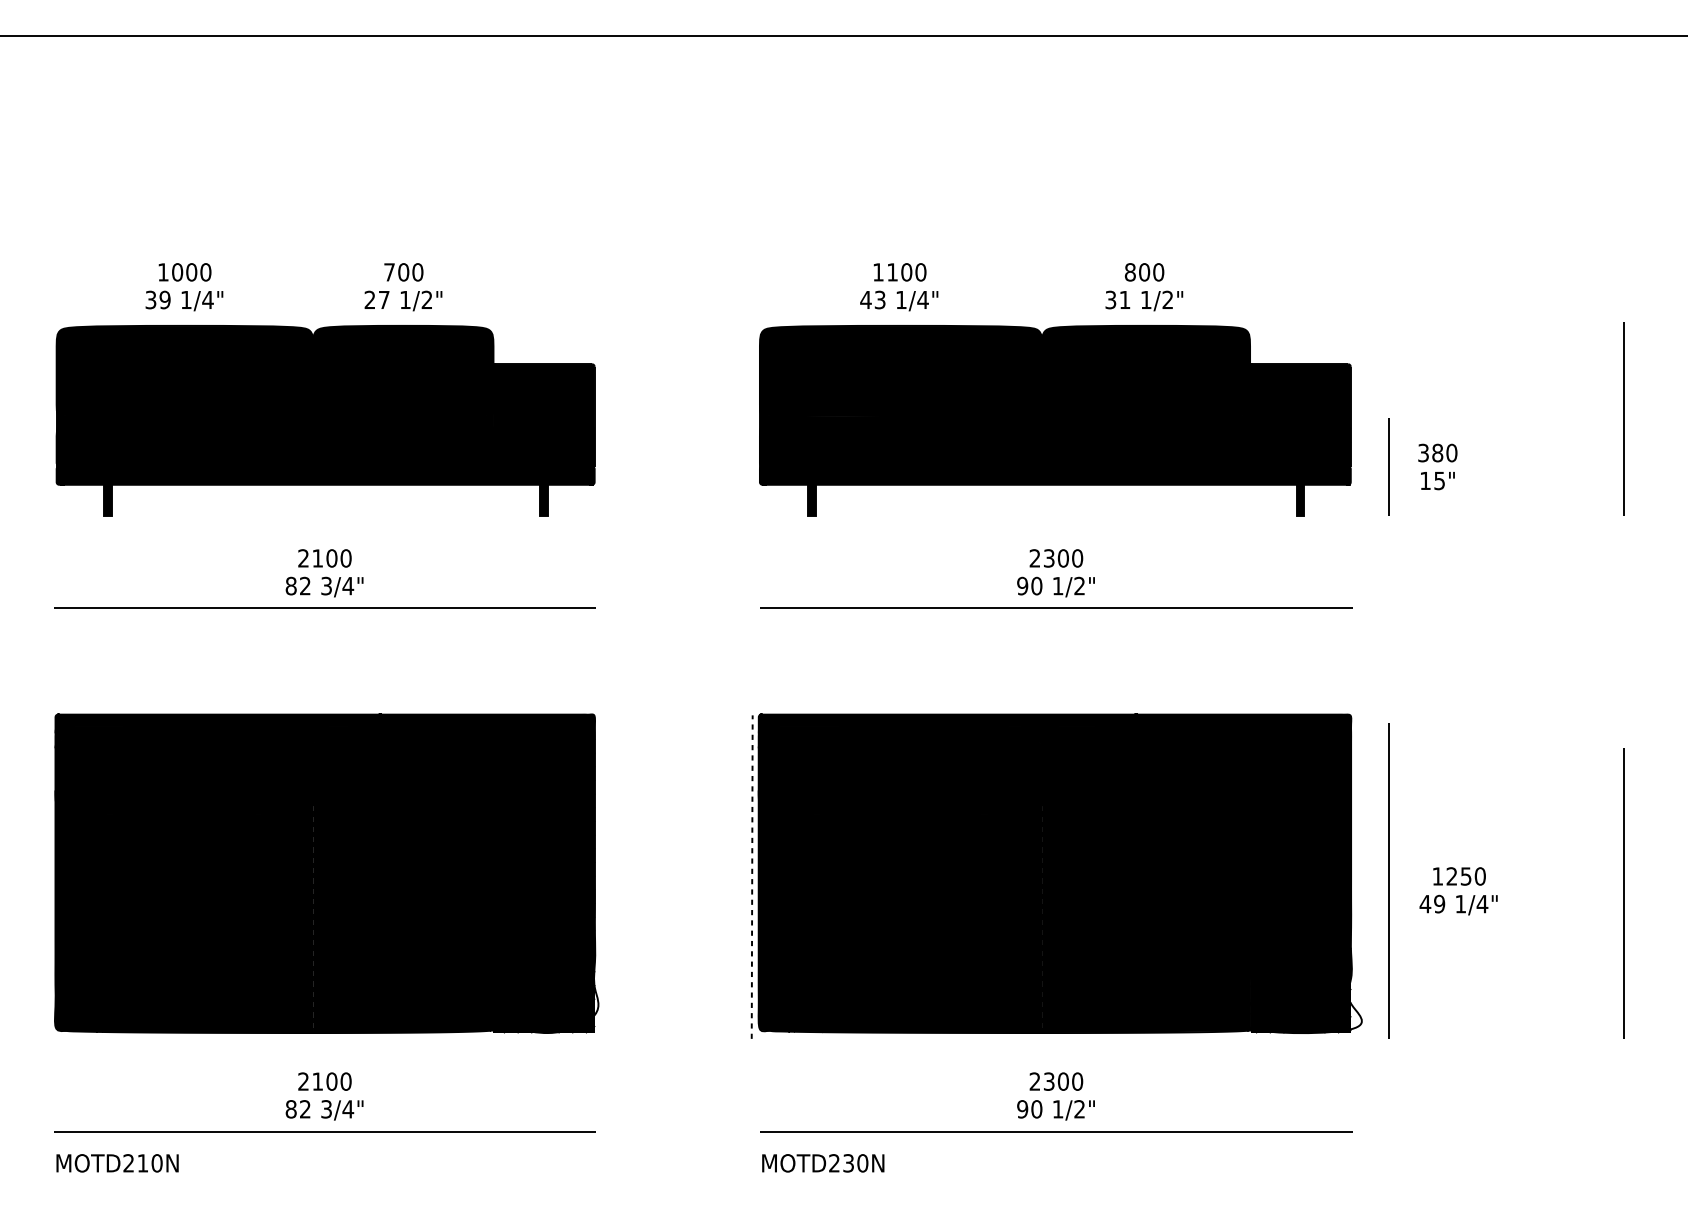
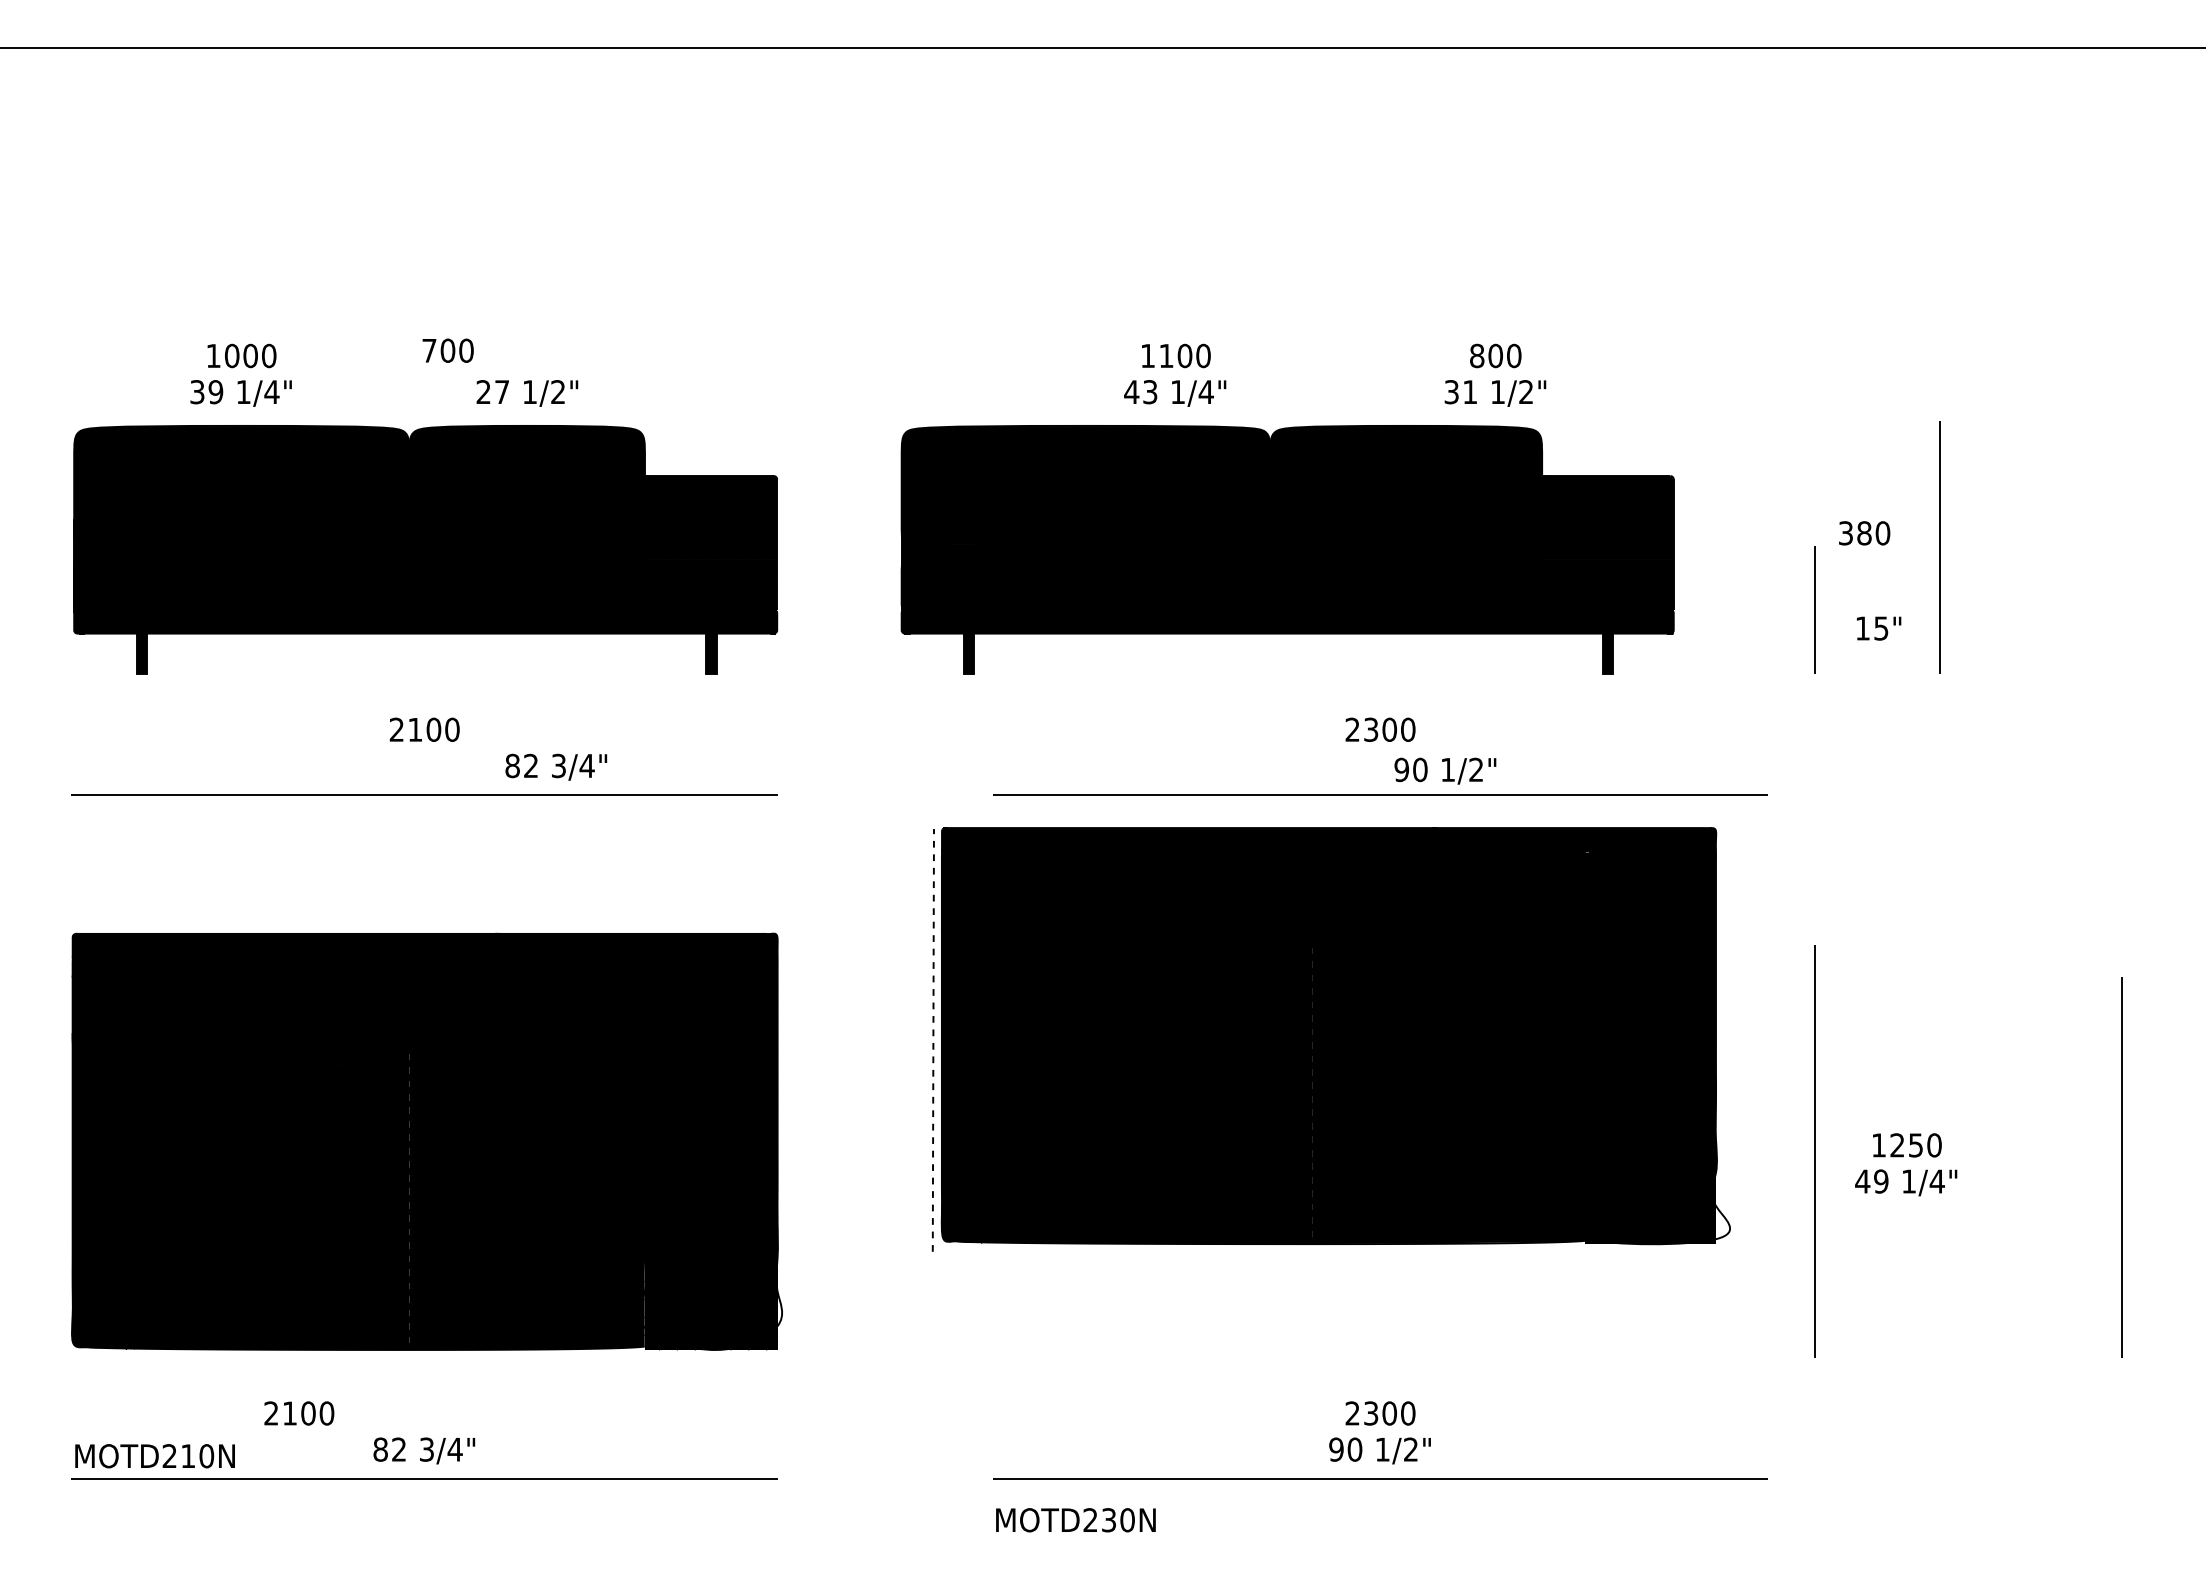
text: (403, 272) -> (447, 350), moved
line: (1623, 418) -> (1938, 546), moved
part: (1055, 420) -> (1287, 549), moved
text: (1437, 452) -> (1864, 532), moved
text: (324, 586) -> (556, 766), moved
text: (1055, 586) -> (1444, 770), moved
part: (1056, 875) -> (1331, 1038), moved
text: (324, 1081) -> (298, 1413), moved
text: (117, 1163) -> (154, 1456), moved

